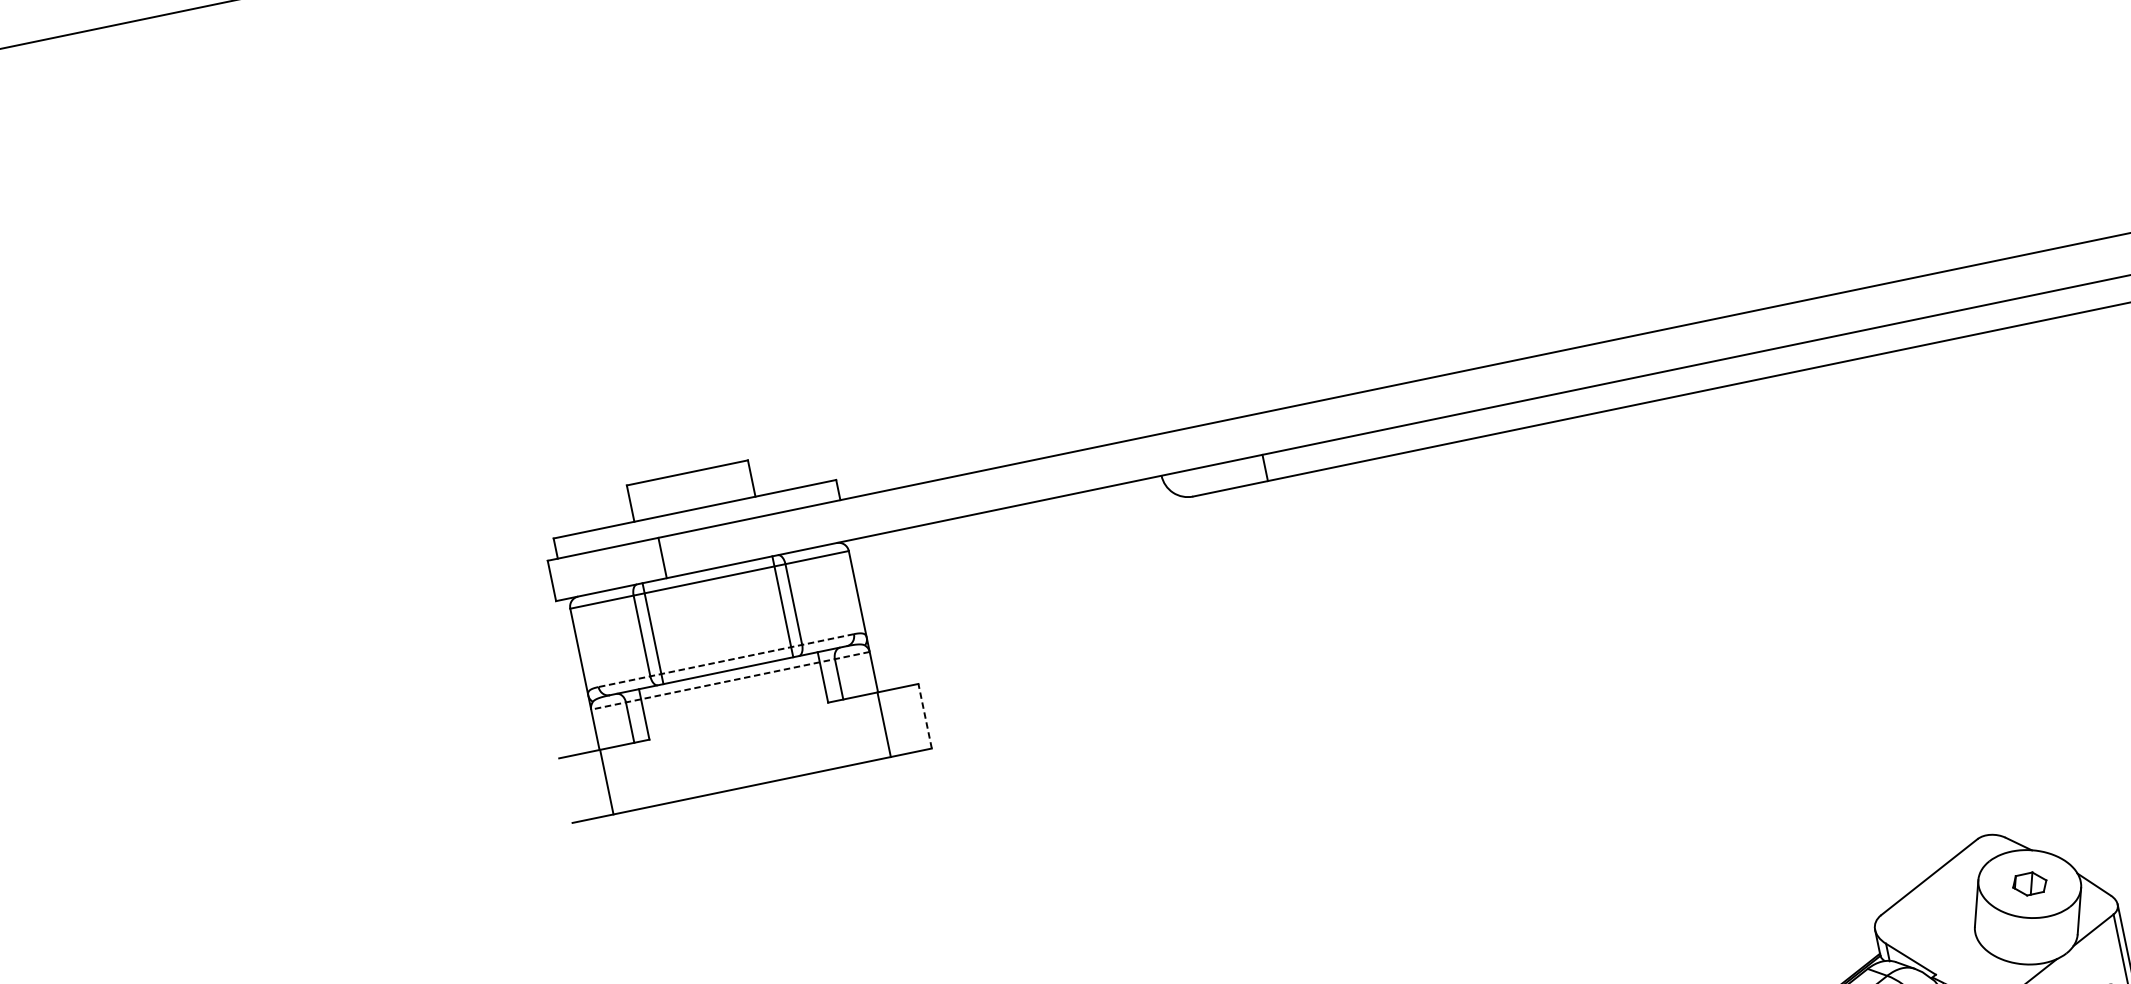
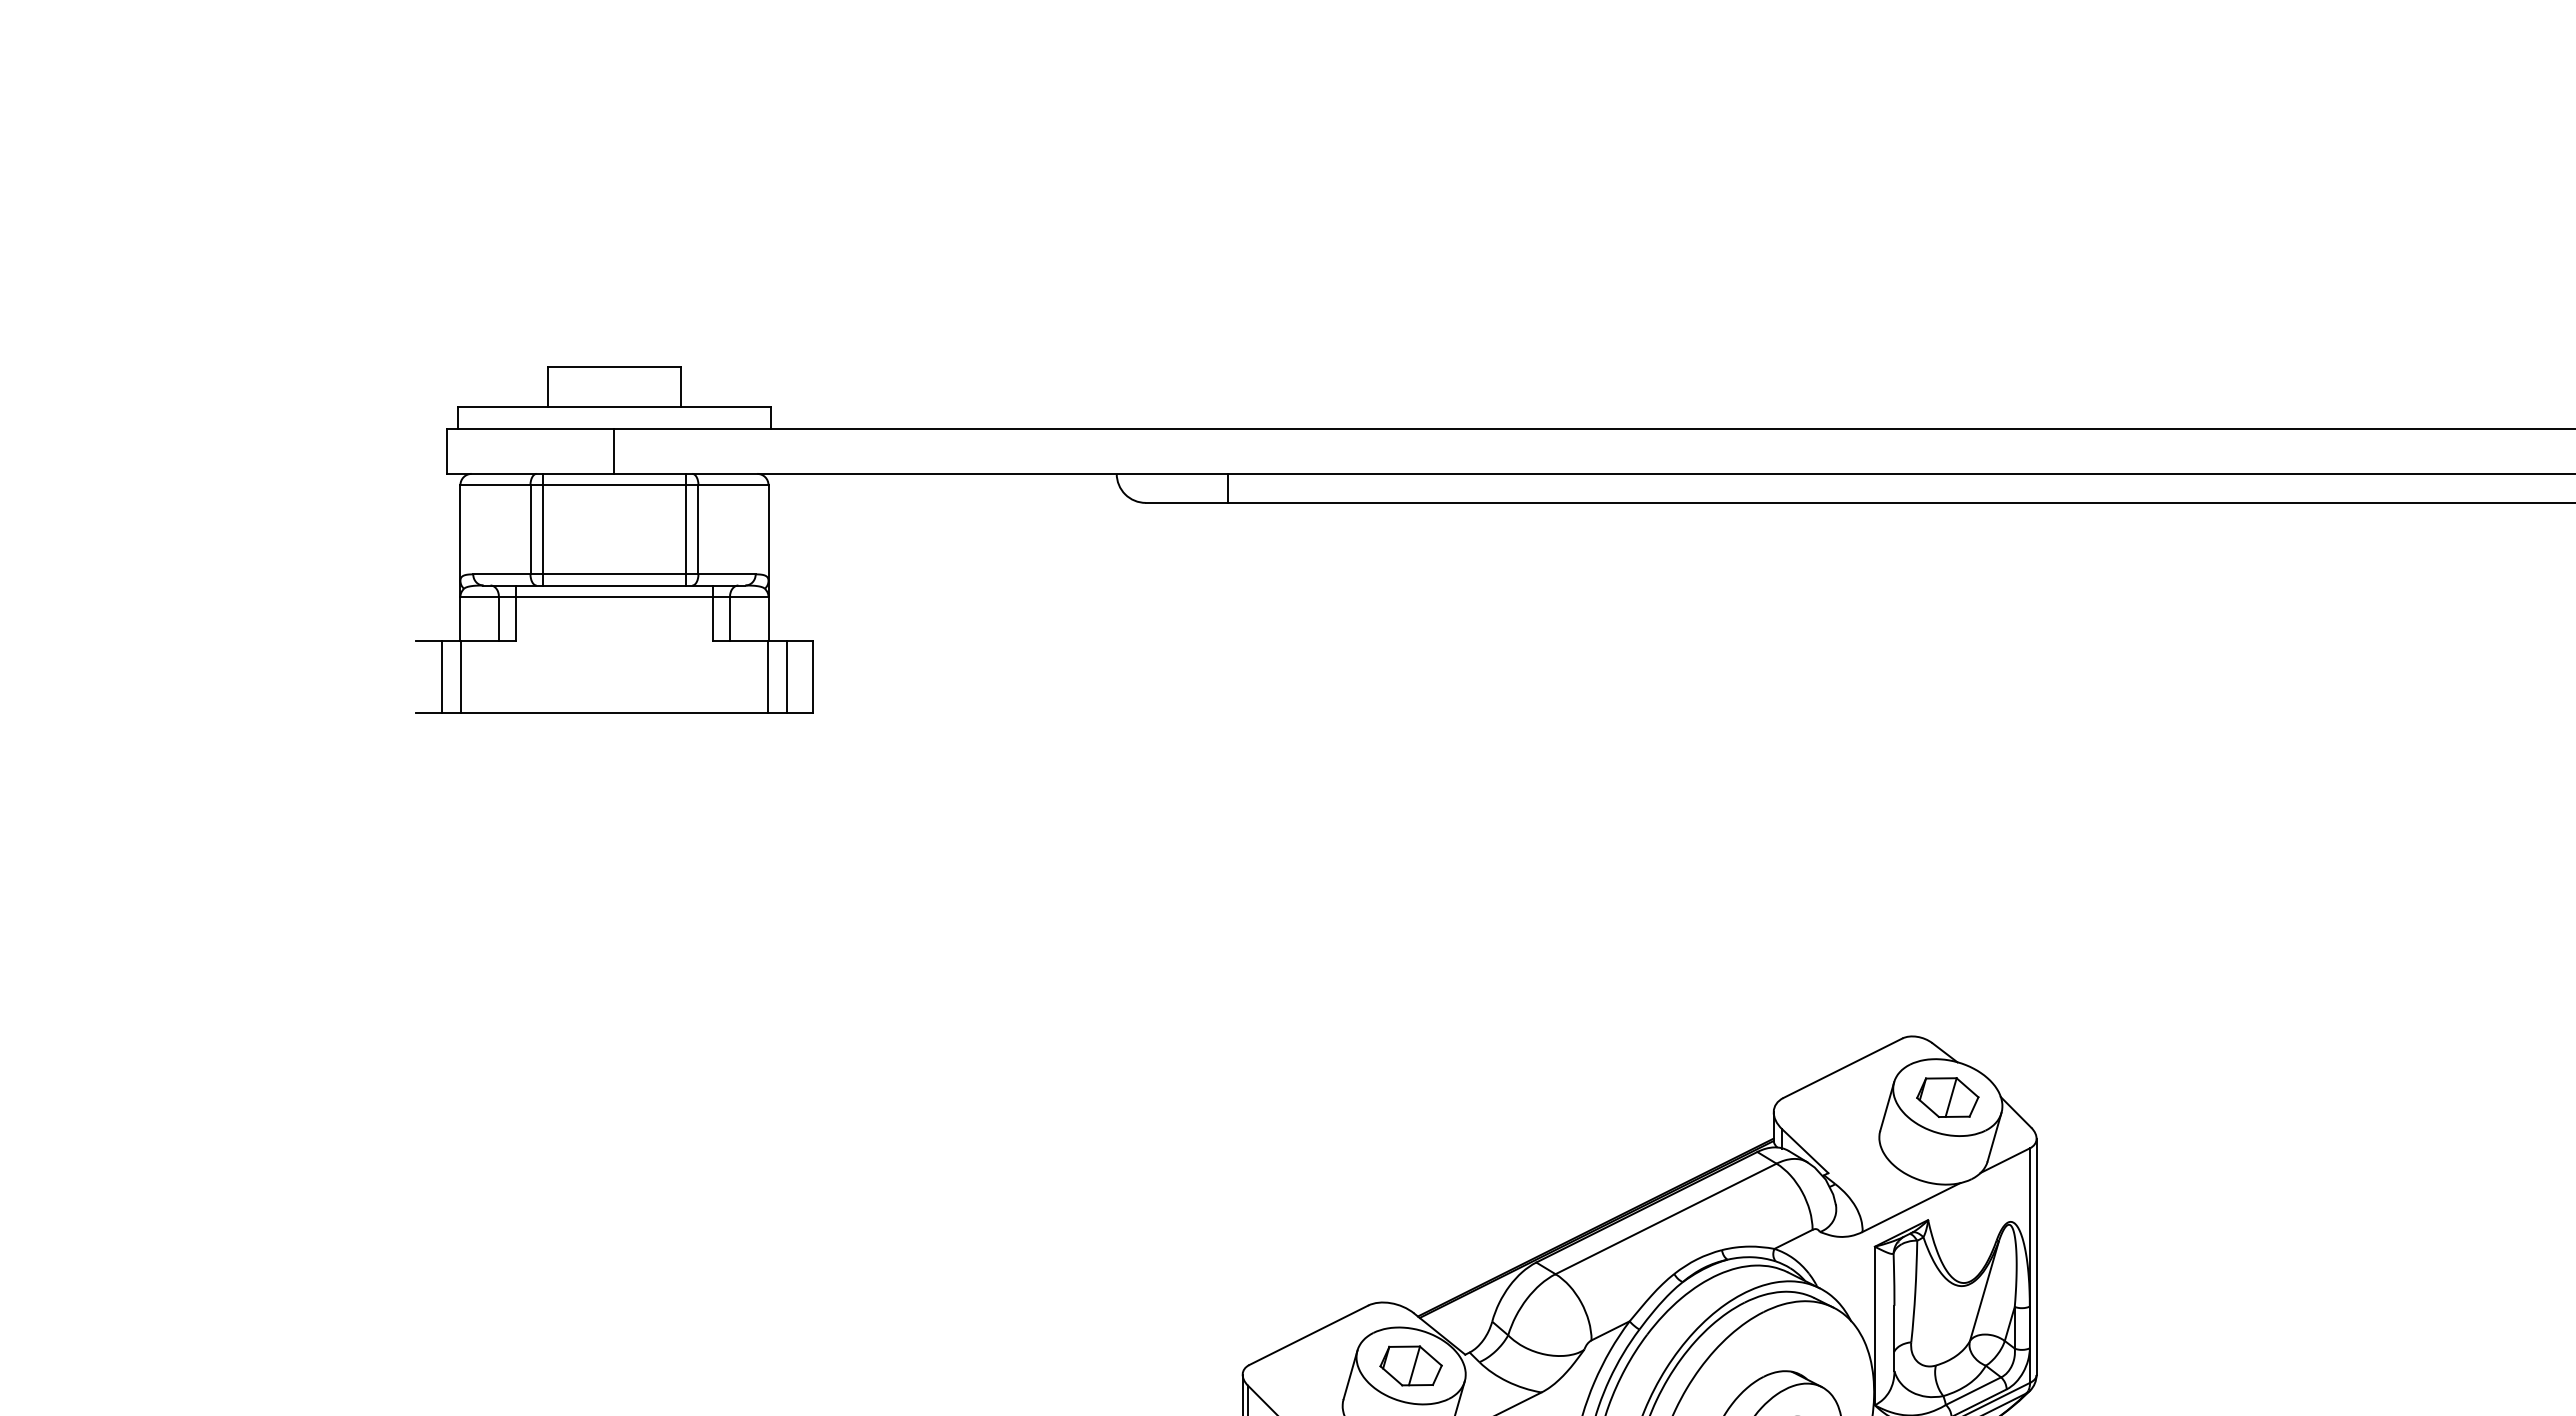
line: (662, 557) -> (614, 451), moved
line: (725, 660) -> (613, 574), dashed -> solid
line: (729, 680) -> (613, 596), dashed -> solid
line: (925, 716) -> (813, 677), dashed -> solid
line: (901, 720) -> (787, 676), added
line: (589, 785) -> (441, 676), added
part: (2029, 884) -> (1947, 1097), size x1.67

